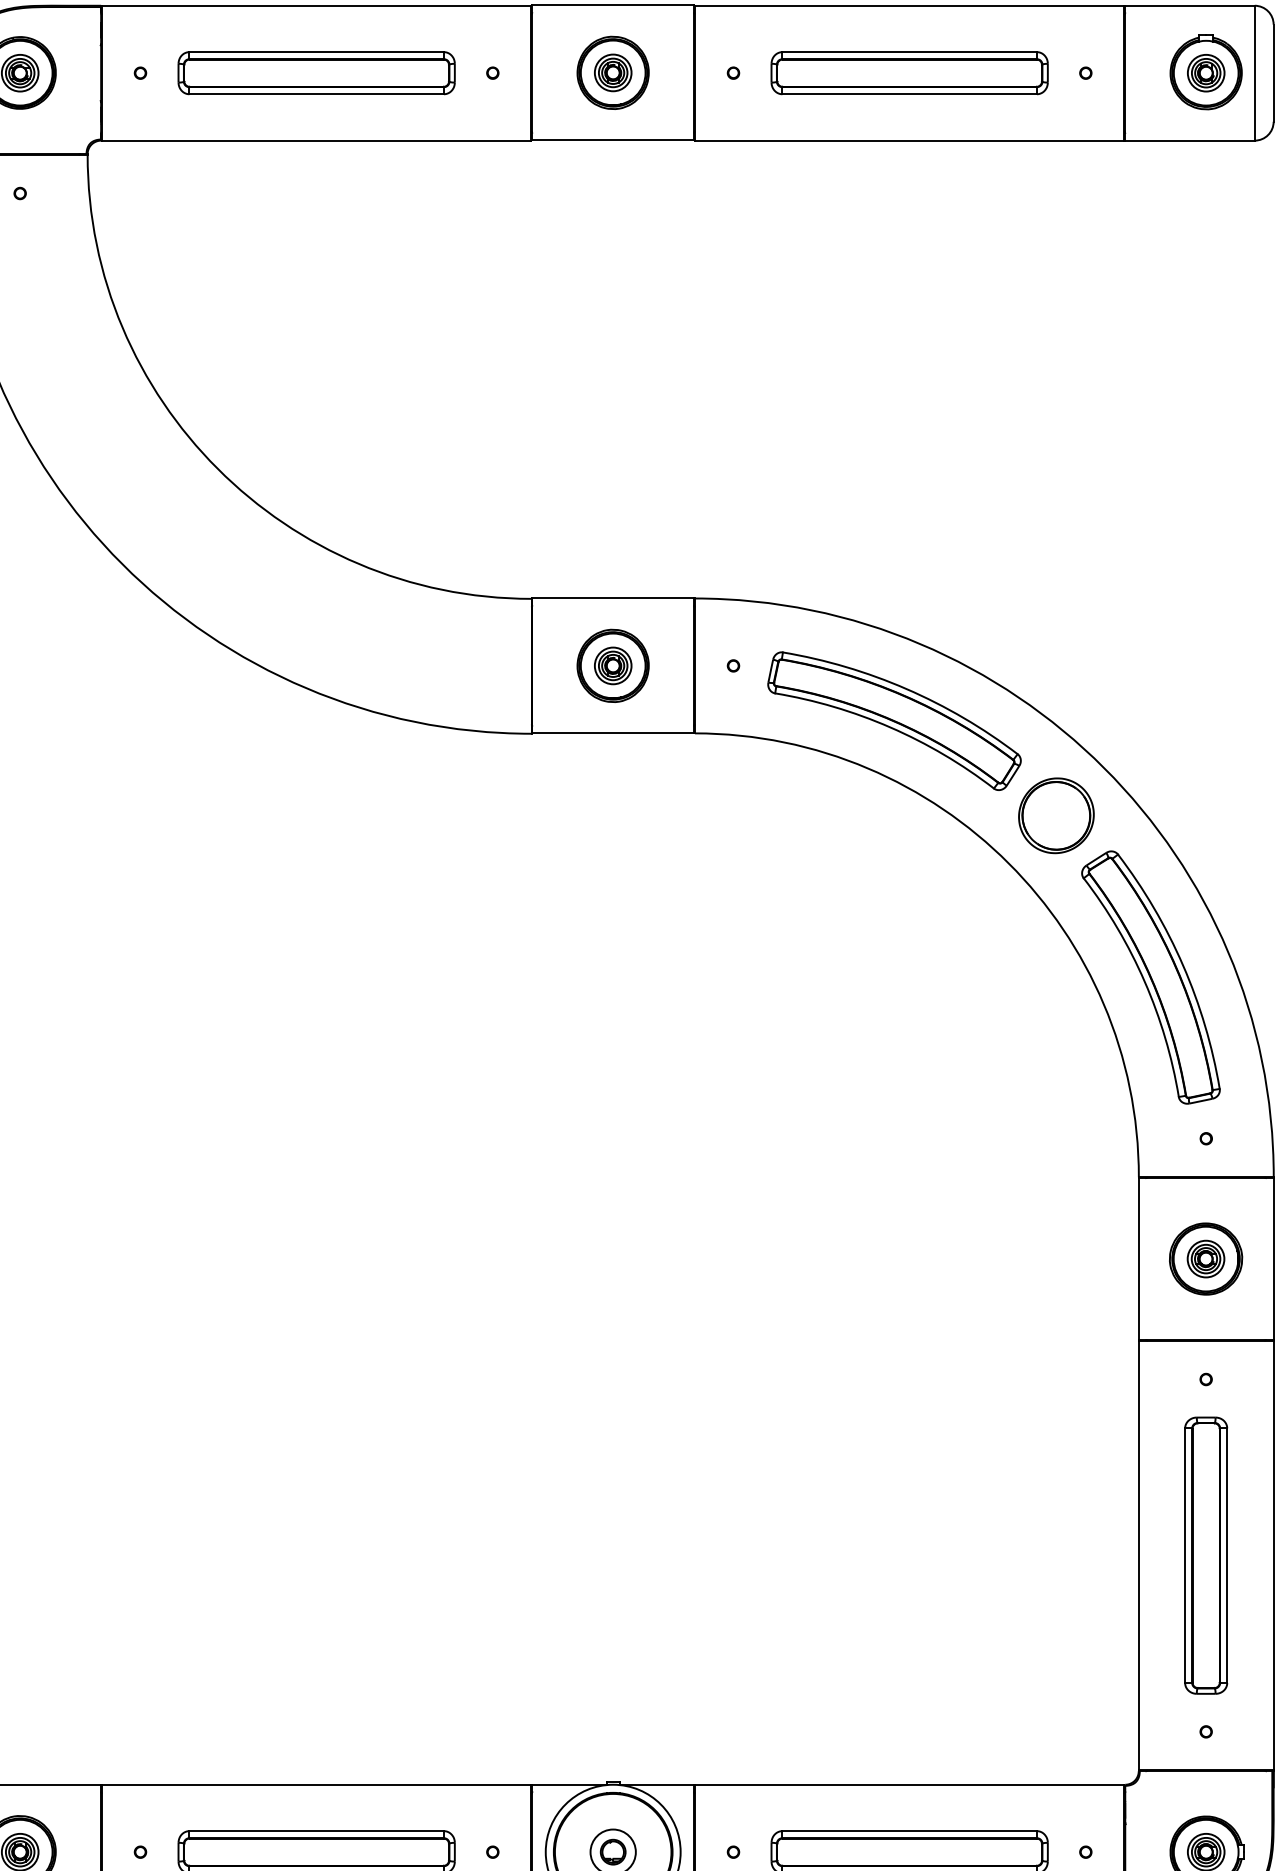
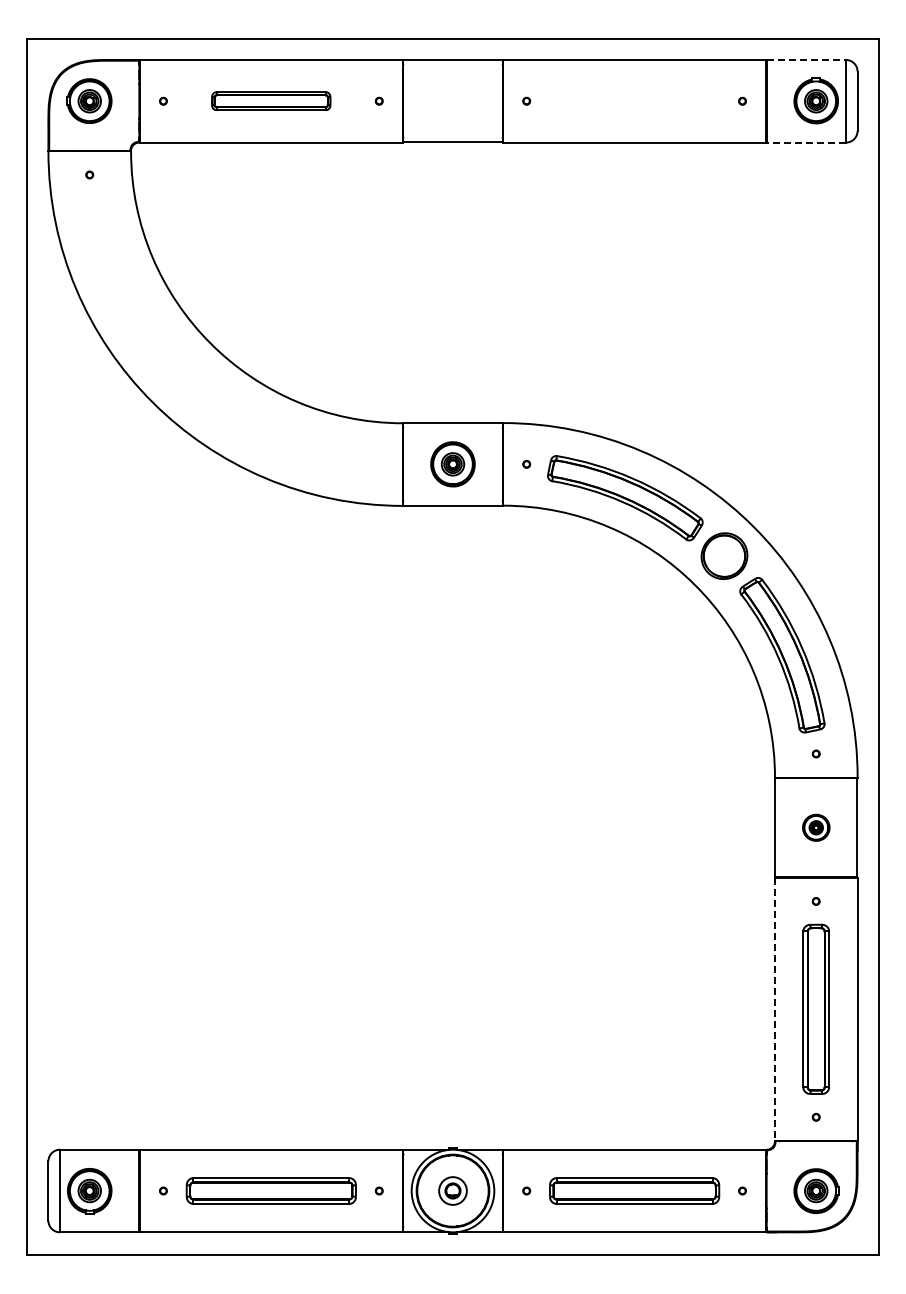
line: (1190, 4) -> (806, 59), solid -> dashed
part: (315, 71) -> (270, 100), size x0.7
part: (909, 71) -> (634, 100), removed
part: (612, 73) -> (452, 101), removed
line: (1190, 140) -> (806, 142), solid -> dashed
part: (1206, 1258) -> (816, 827), size x0.6
line: (1138, 1555) -> (774, 1009), solid -> dashed

